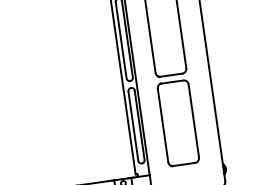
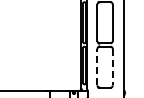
line: (193, 121) -> (112, 67), solid -> dashed
line: (162, 123) -> (97, 66), solid -> dashed

